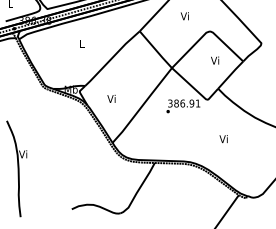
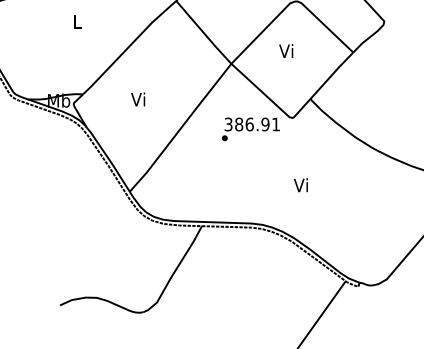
text: (215, 60) -> (286, 50), moved
text: (111, 98) -> (138, 98), moved
text: (223, 139) -> (300, 185), moved

